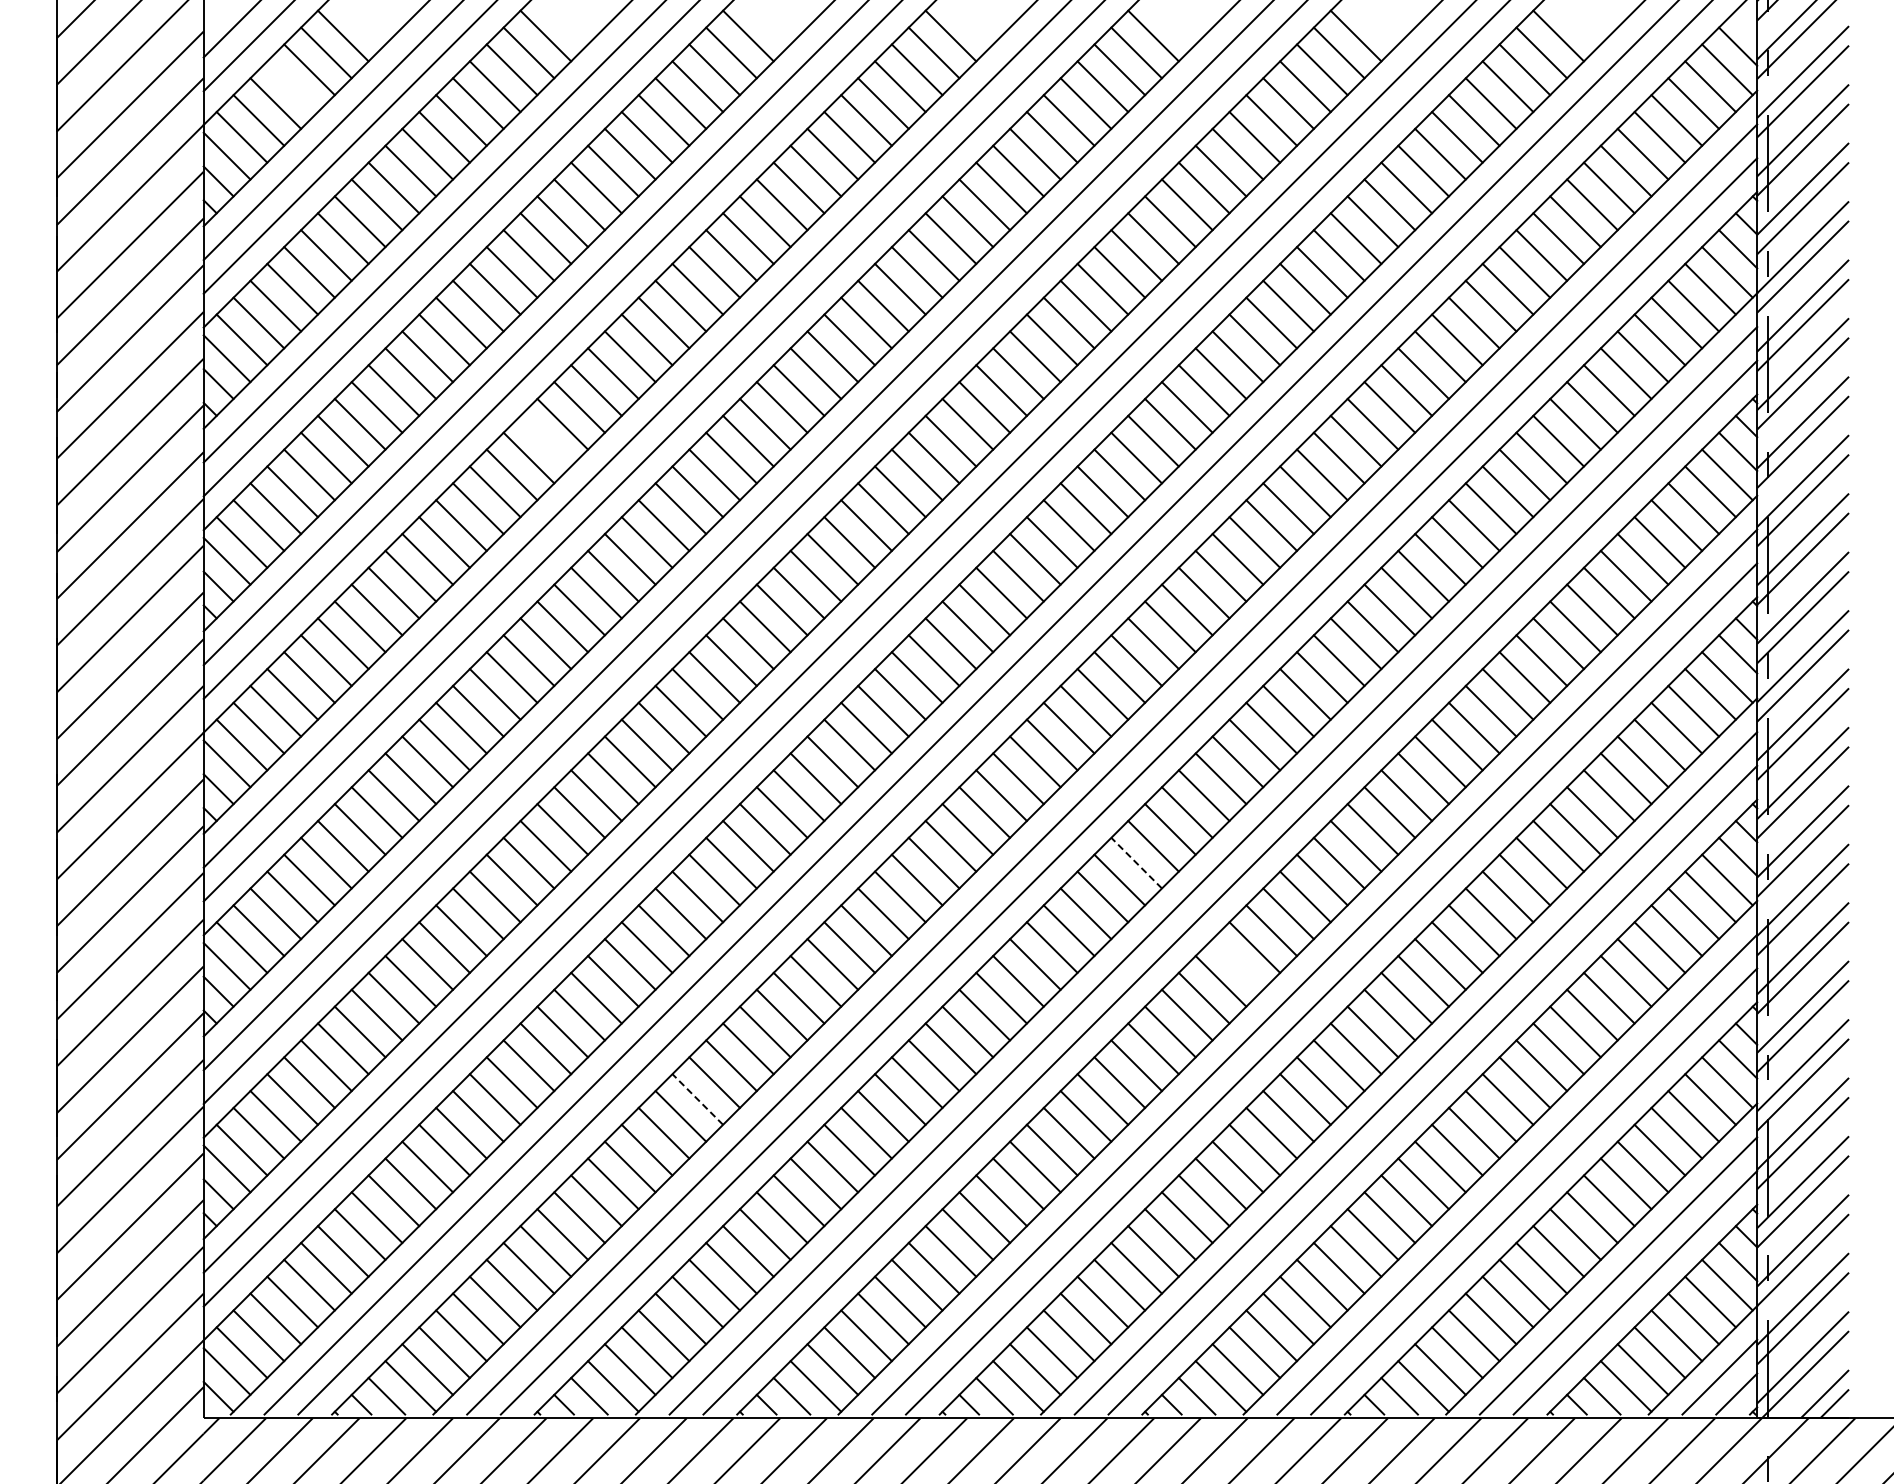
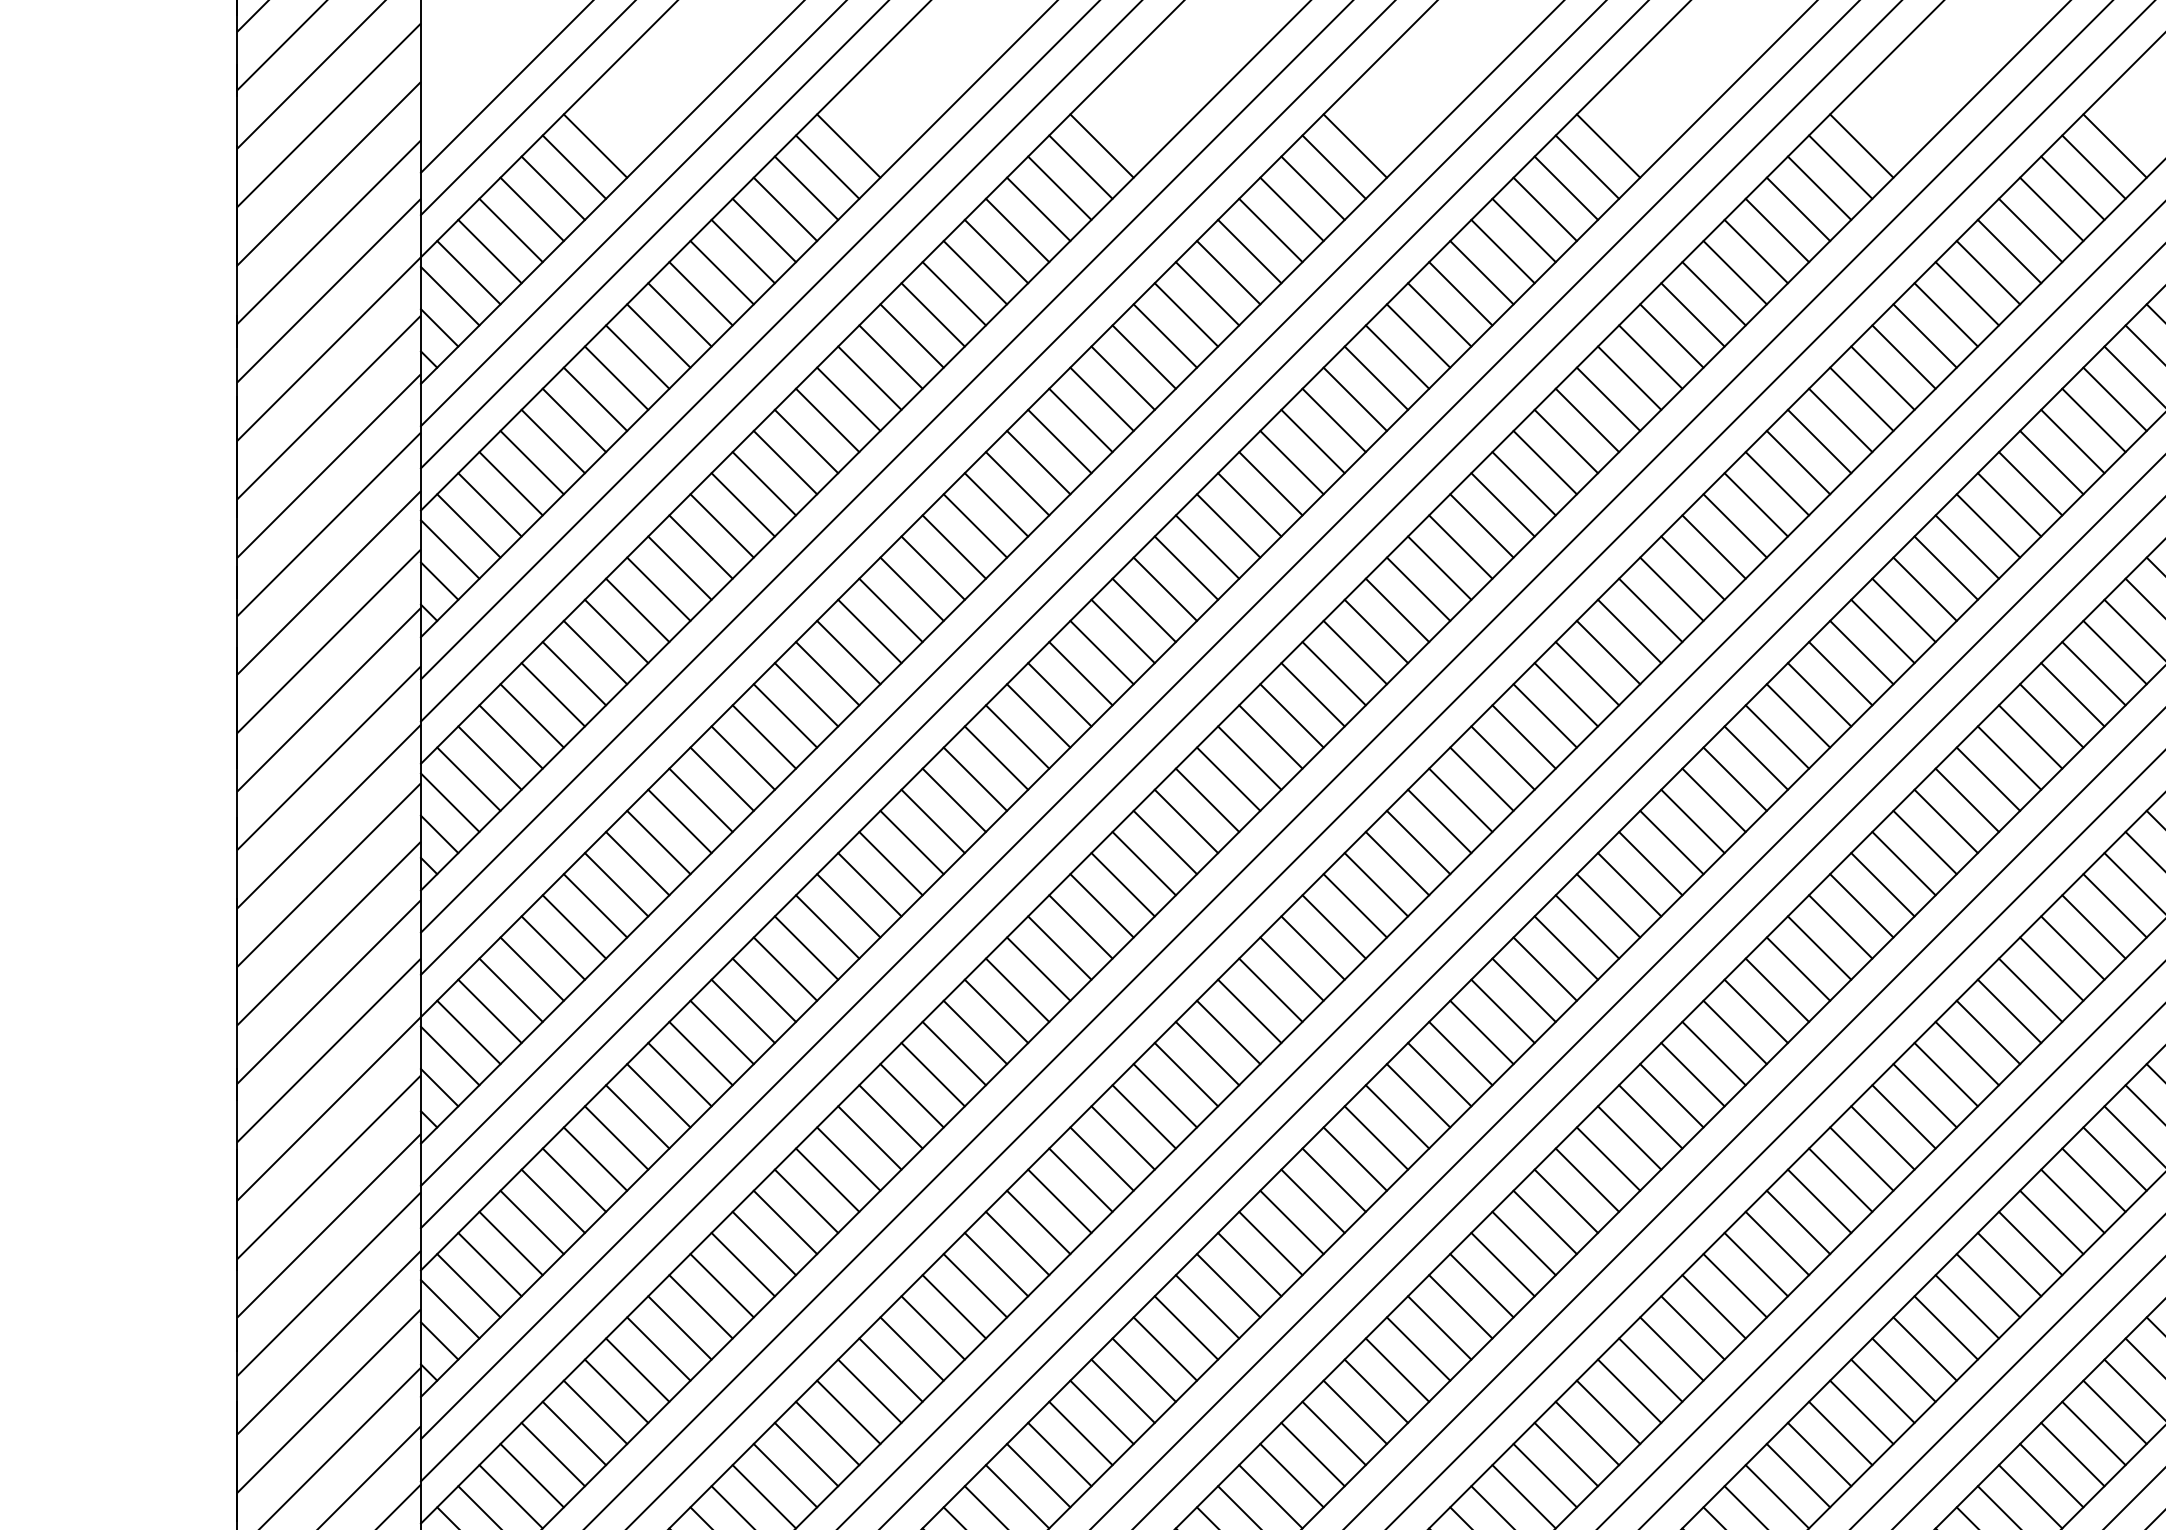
line: (292, 86) -> (531, 209), added
line: (545, 440) -> (848, 651), added
line: (1136, 863) -> (1587, 1180), dashed -> solid
line: (1237, 964) -> (1713, 1306), added
line: (697, 1099) -> (1038, 1475), dashed -> solid

